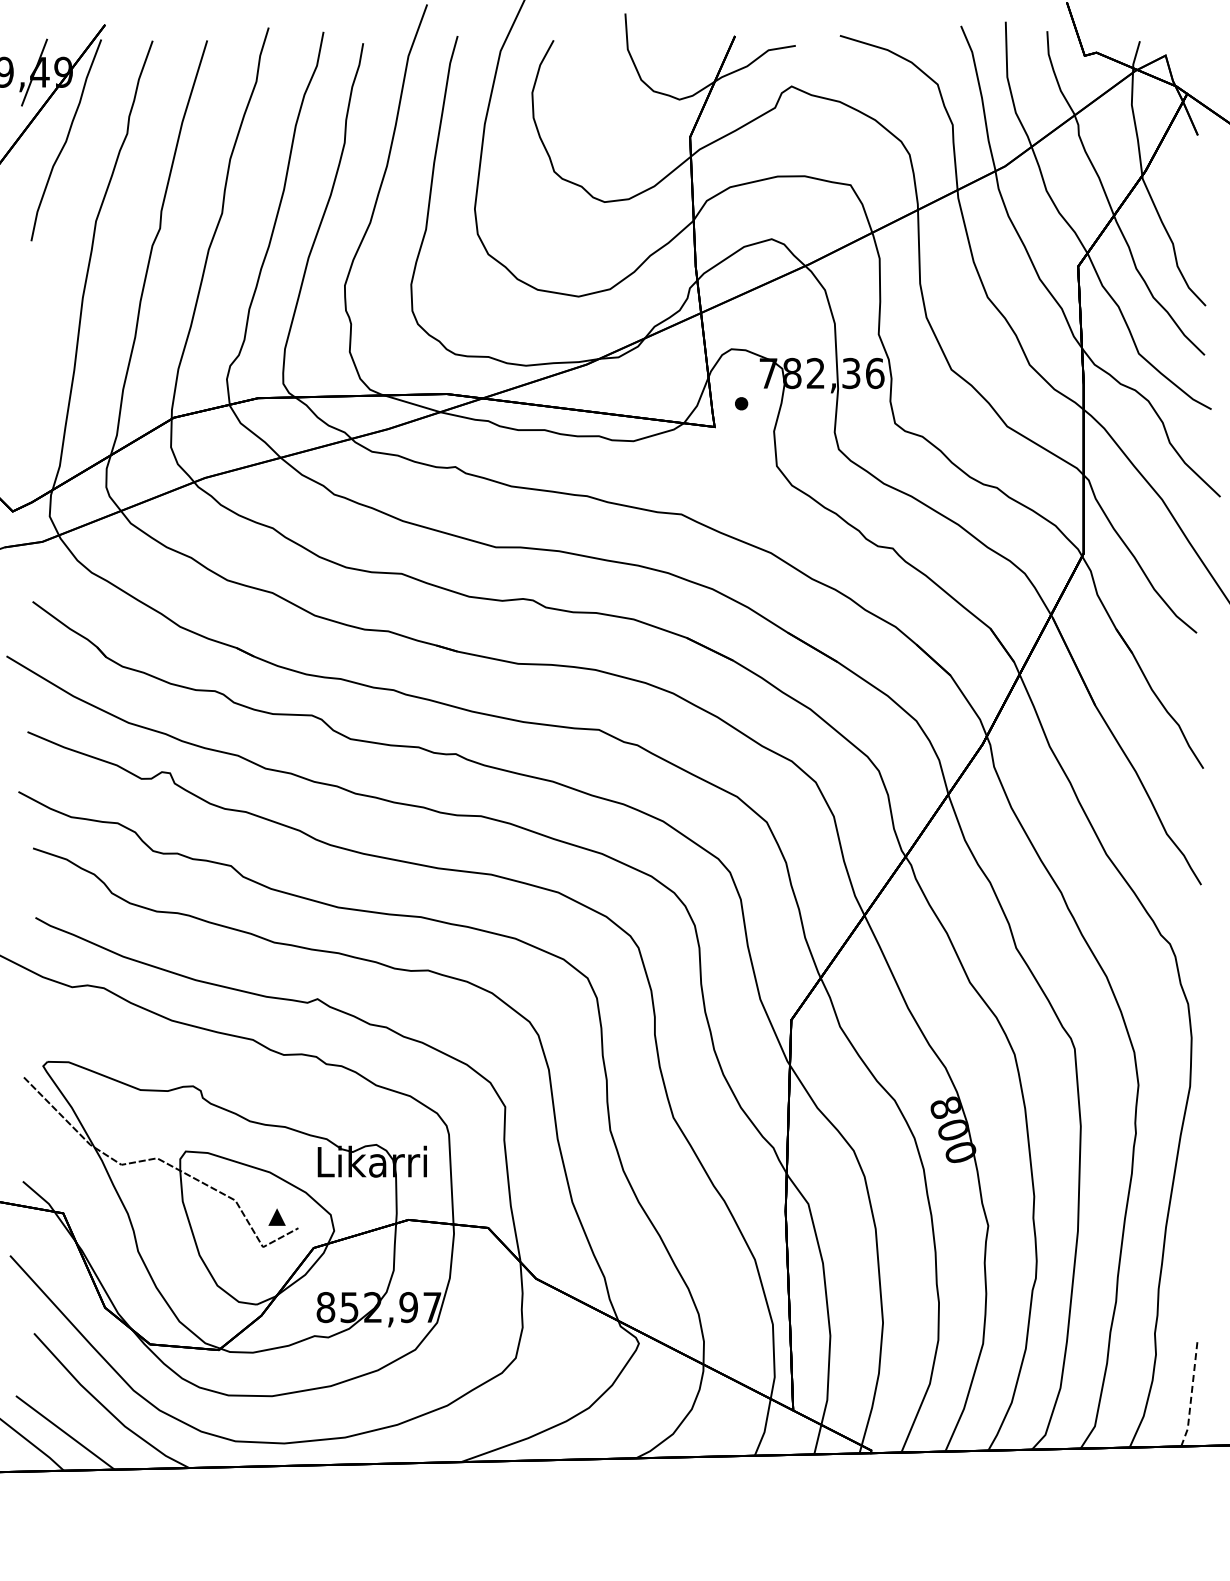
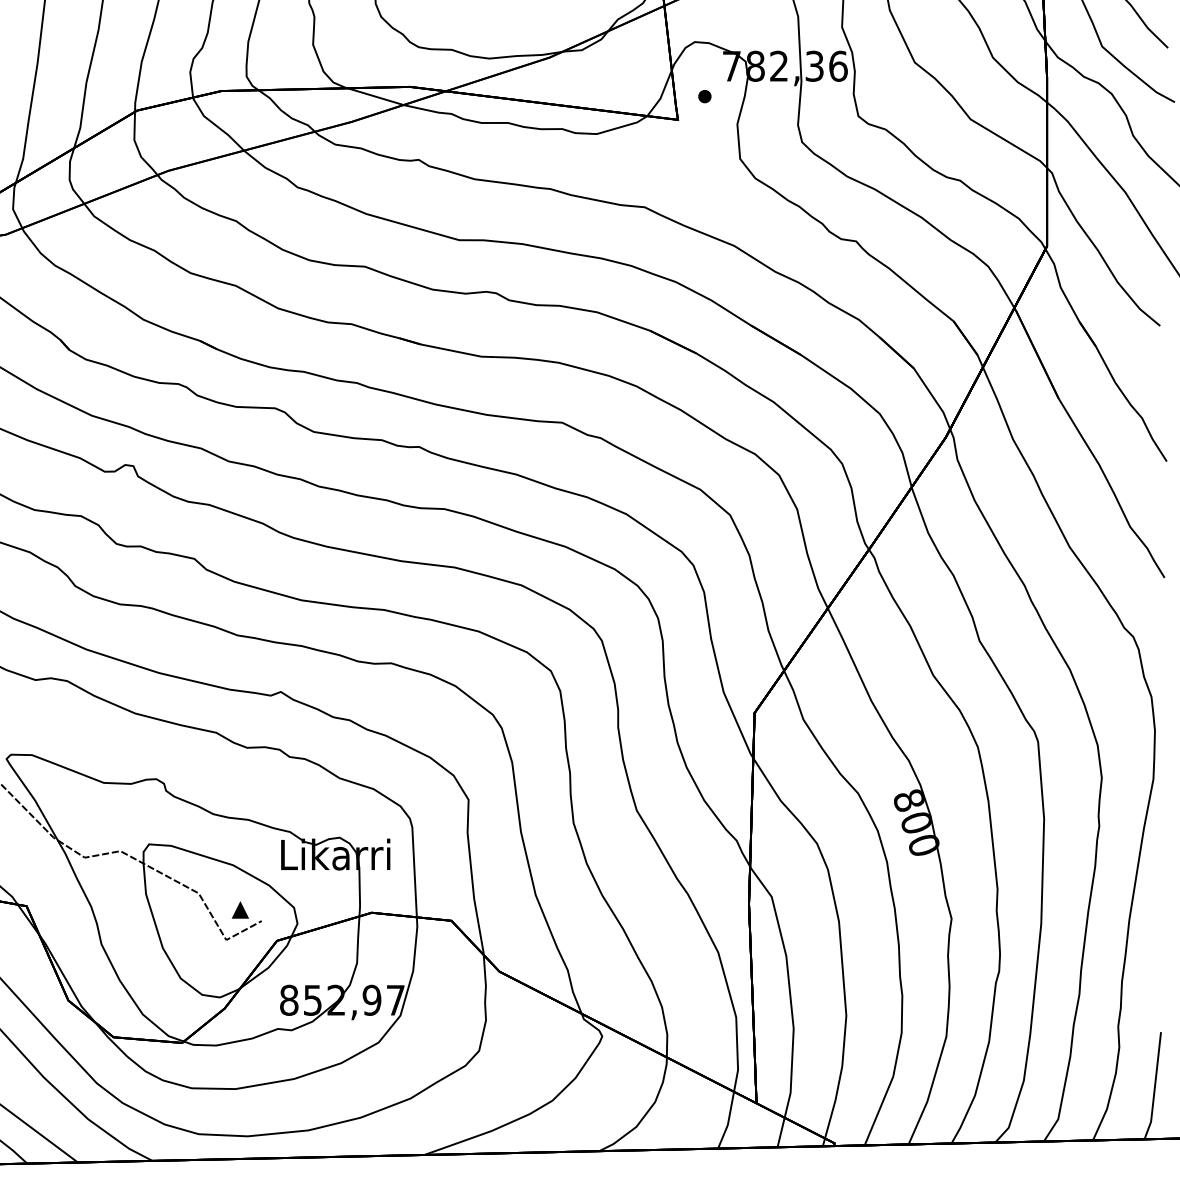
line: (1191, 1393) -> (1154, 1086), dashed -> solid

